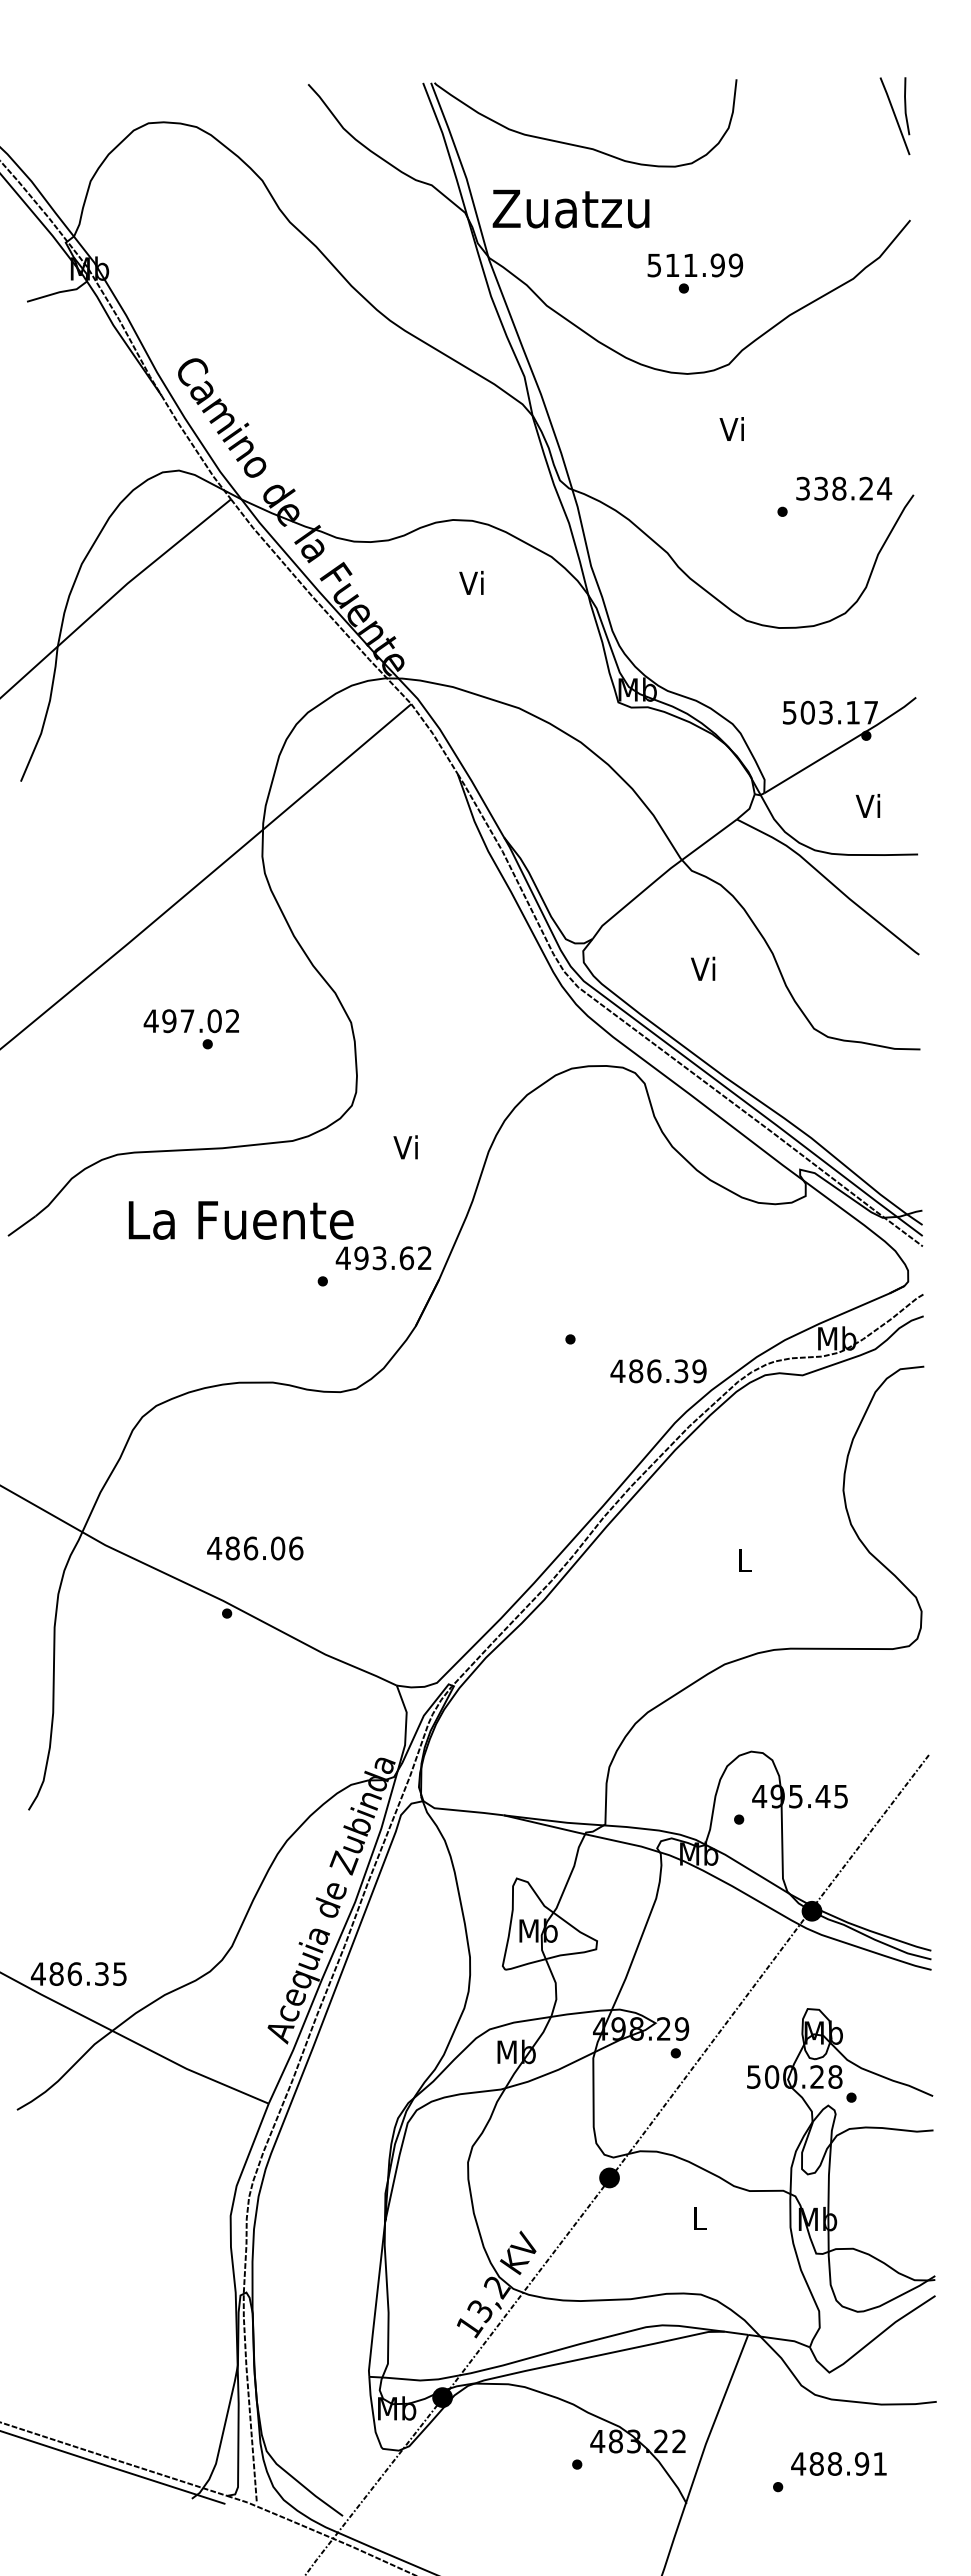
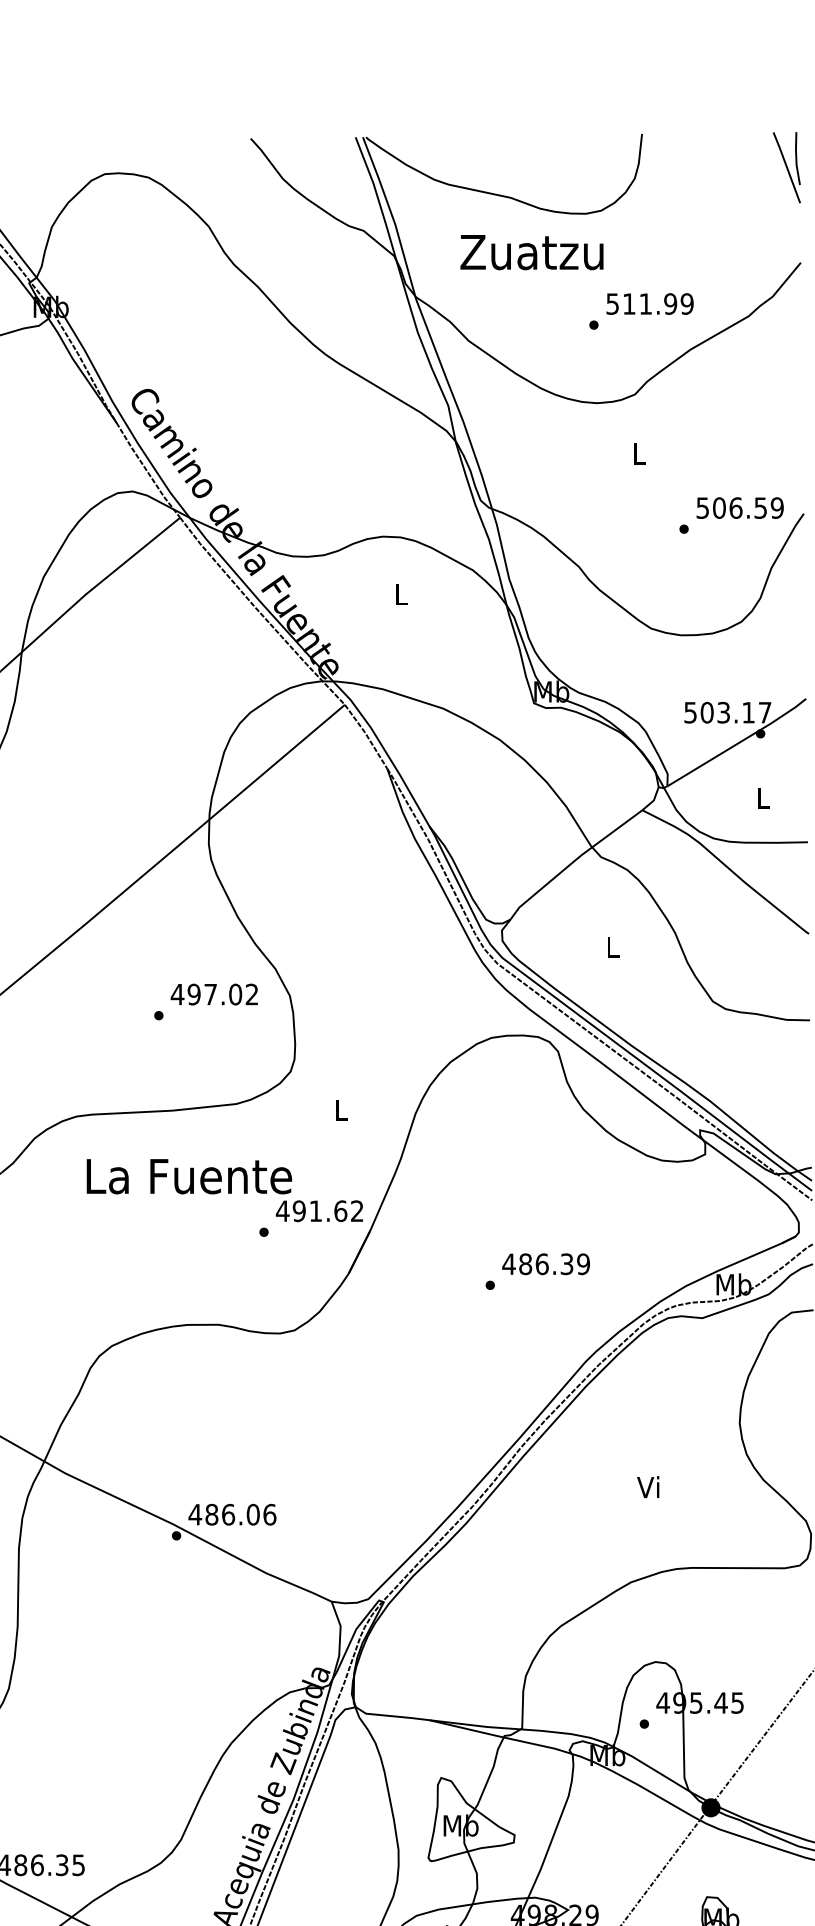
text: (570, 208) -> (531, 252), moved
text: (695, 265) -> (650, 304), moved
text: (731, 428) -> (637, 453), Vi -> L
text: (844, 488) -> (740, 507), 338.24 -> 506.59
text: (471, 582) -> (399, 593), Vi -> L
text: (867, 805) -> (761, 797), Vi -> L
text: (703, 968) -> (611, 946), Vi -> L
text: (190, 1021) -> (213, 994), moved
text: (405, 1147) -> (339, 1109), Vi -> L
text: (379, 1258) -> (315, 1211), 493.62 -> 491.62
text: (658, 1371) -> (546, 1264), moved
text: (255, 1548) -> (232, 1514), moved
text: (743, 1560) -> (648, 1487), L -> Vi

